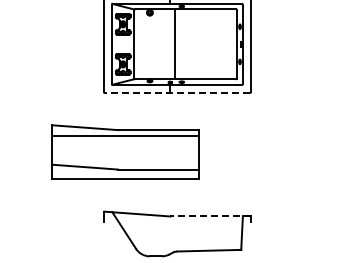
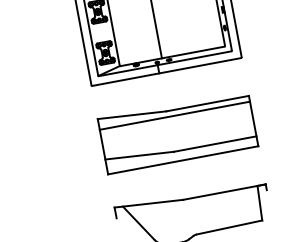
line: (176, 93) -> (165, 72), dashed -> solid
part: (125, 151) -> (178, 131), moved
line: (210, 216) -> (224, 192), dashed -> solid

